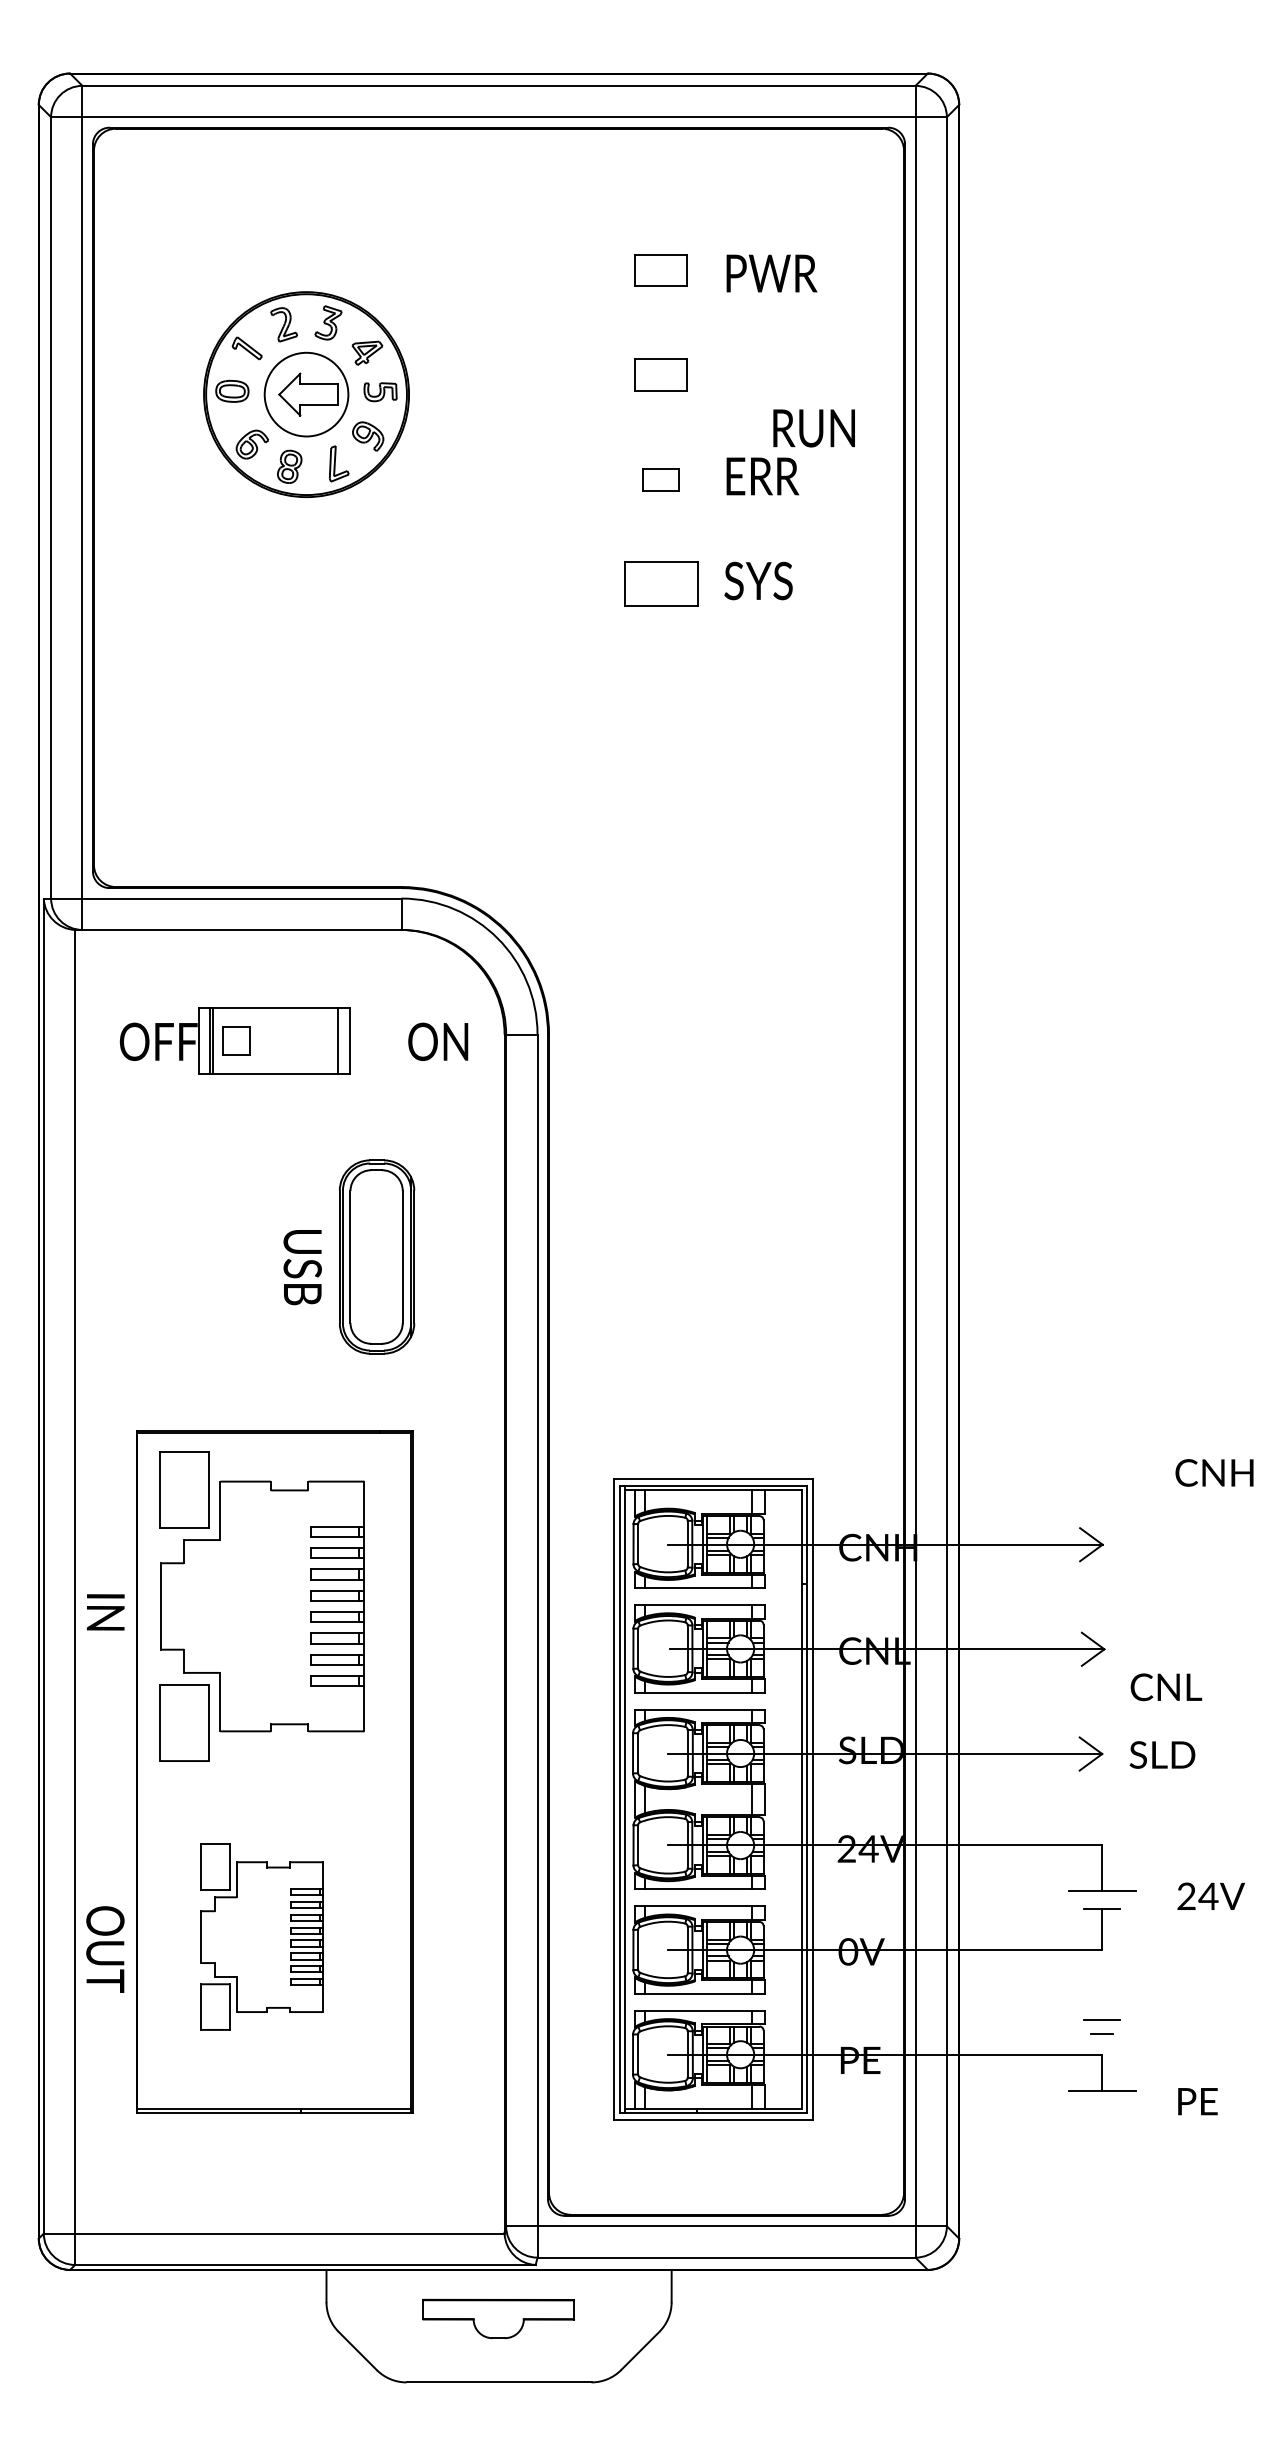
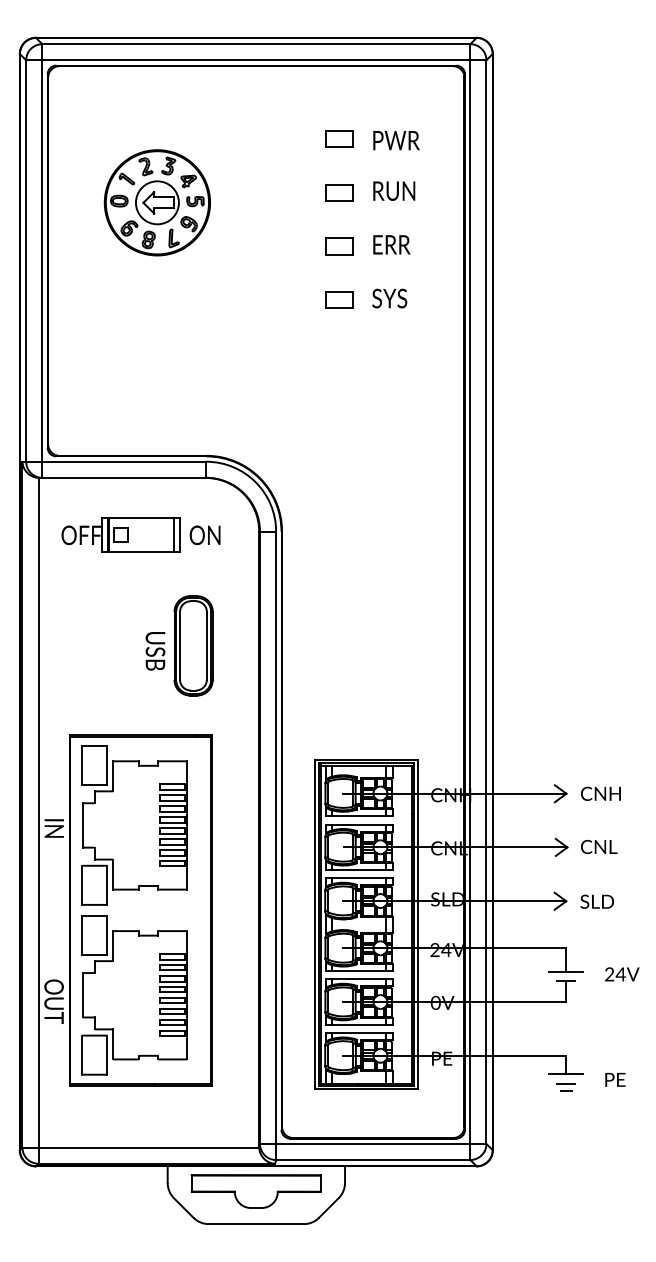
text: (814, 427) -> (394, 190), moved
part: (660, 479) -> (339, 246), size x1.43
part: (660, 582) -> (339, 299), size x0.71
text: (437, 1042) -> (204, 535), moved
text: (1213, 1472) -> (600, 793), moved
text: (1166, 1686) -> (599, 846), moved
part: (261, 1937) -> (134, 995), size x1.67
part: (1100, 2026) -> (565, 1087), moved
part: (497, 2318) -> (255, 1191), size x1.67

